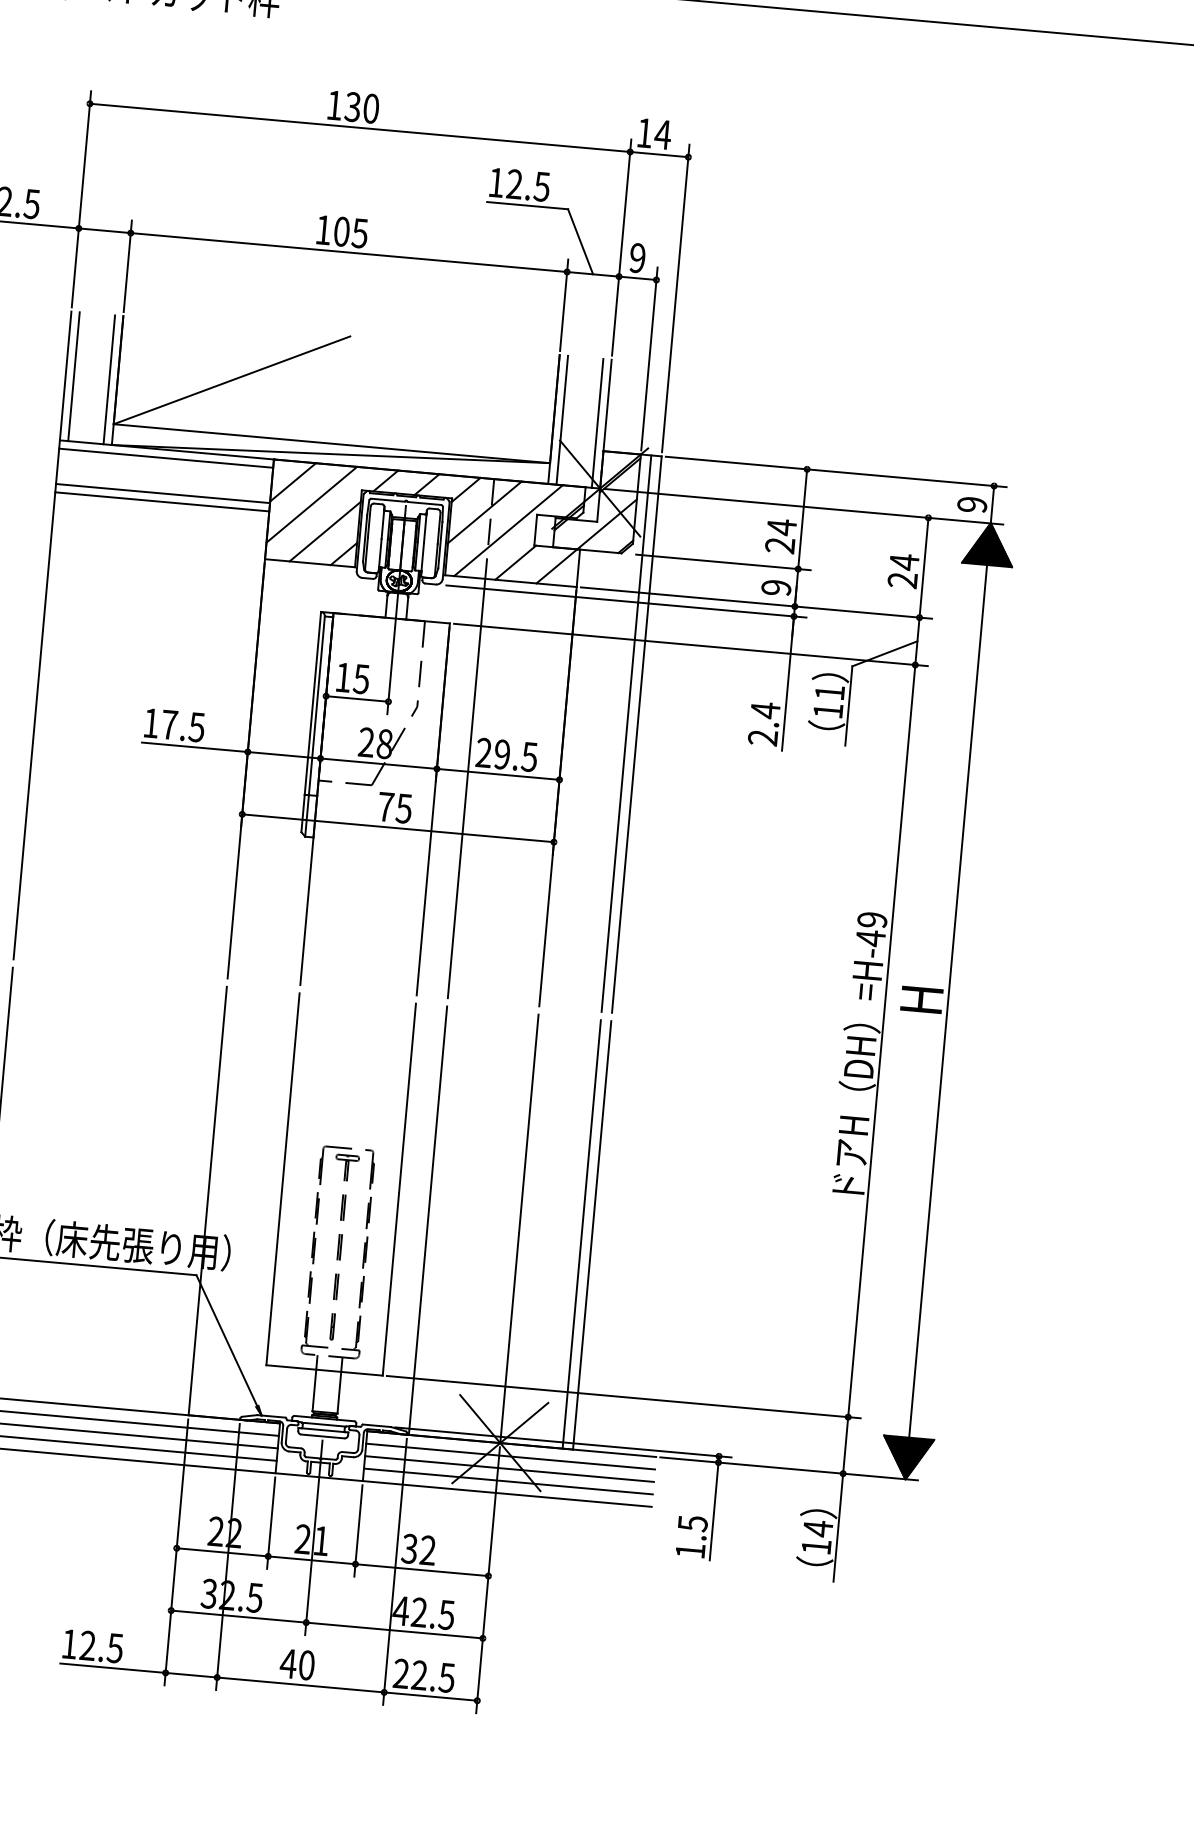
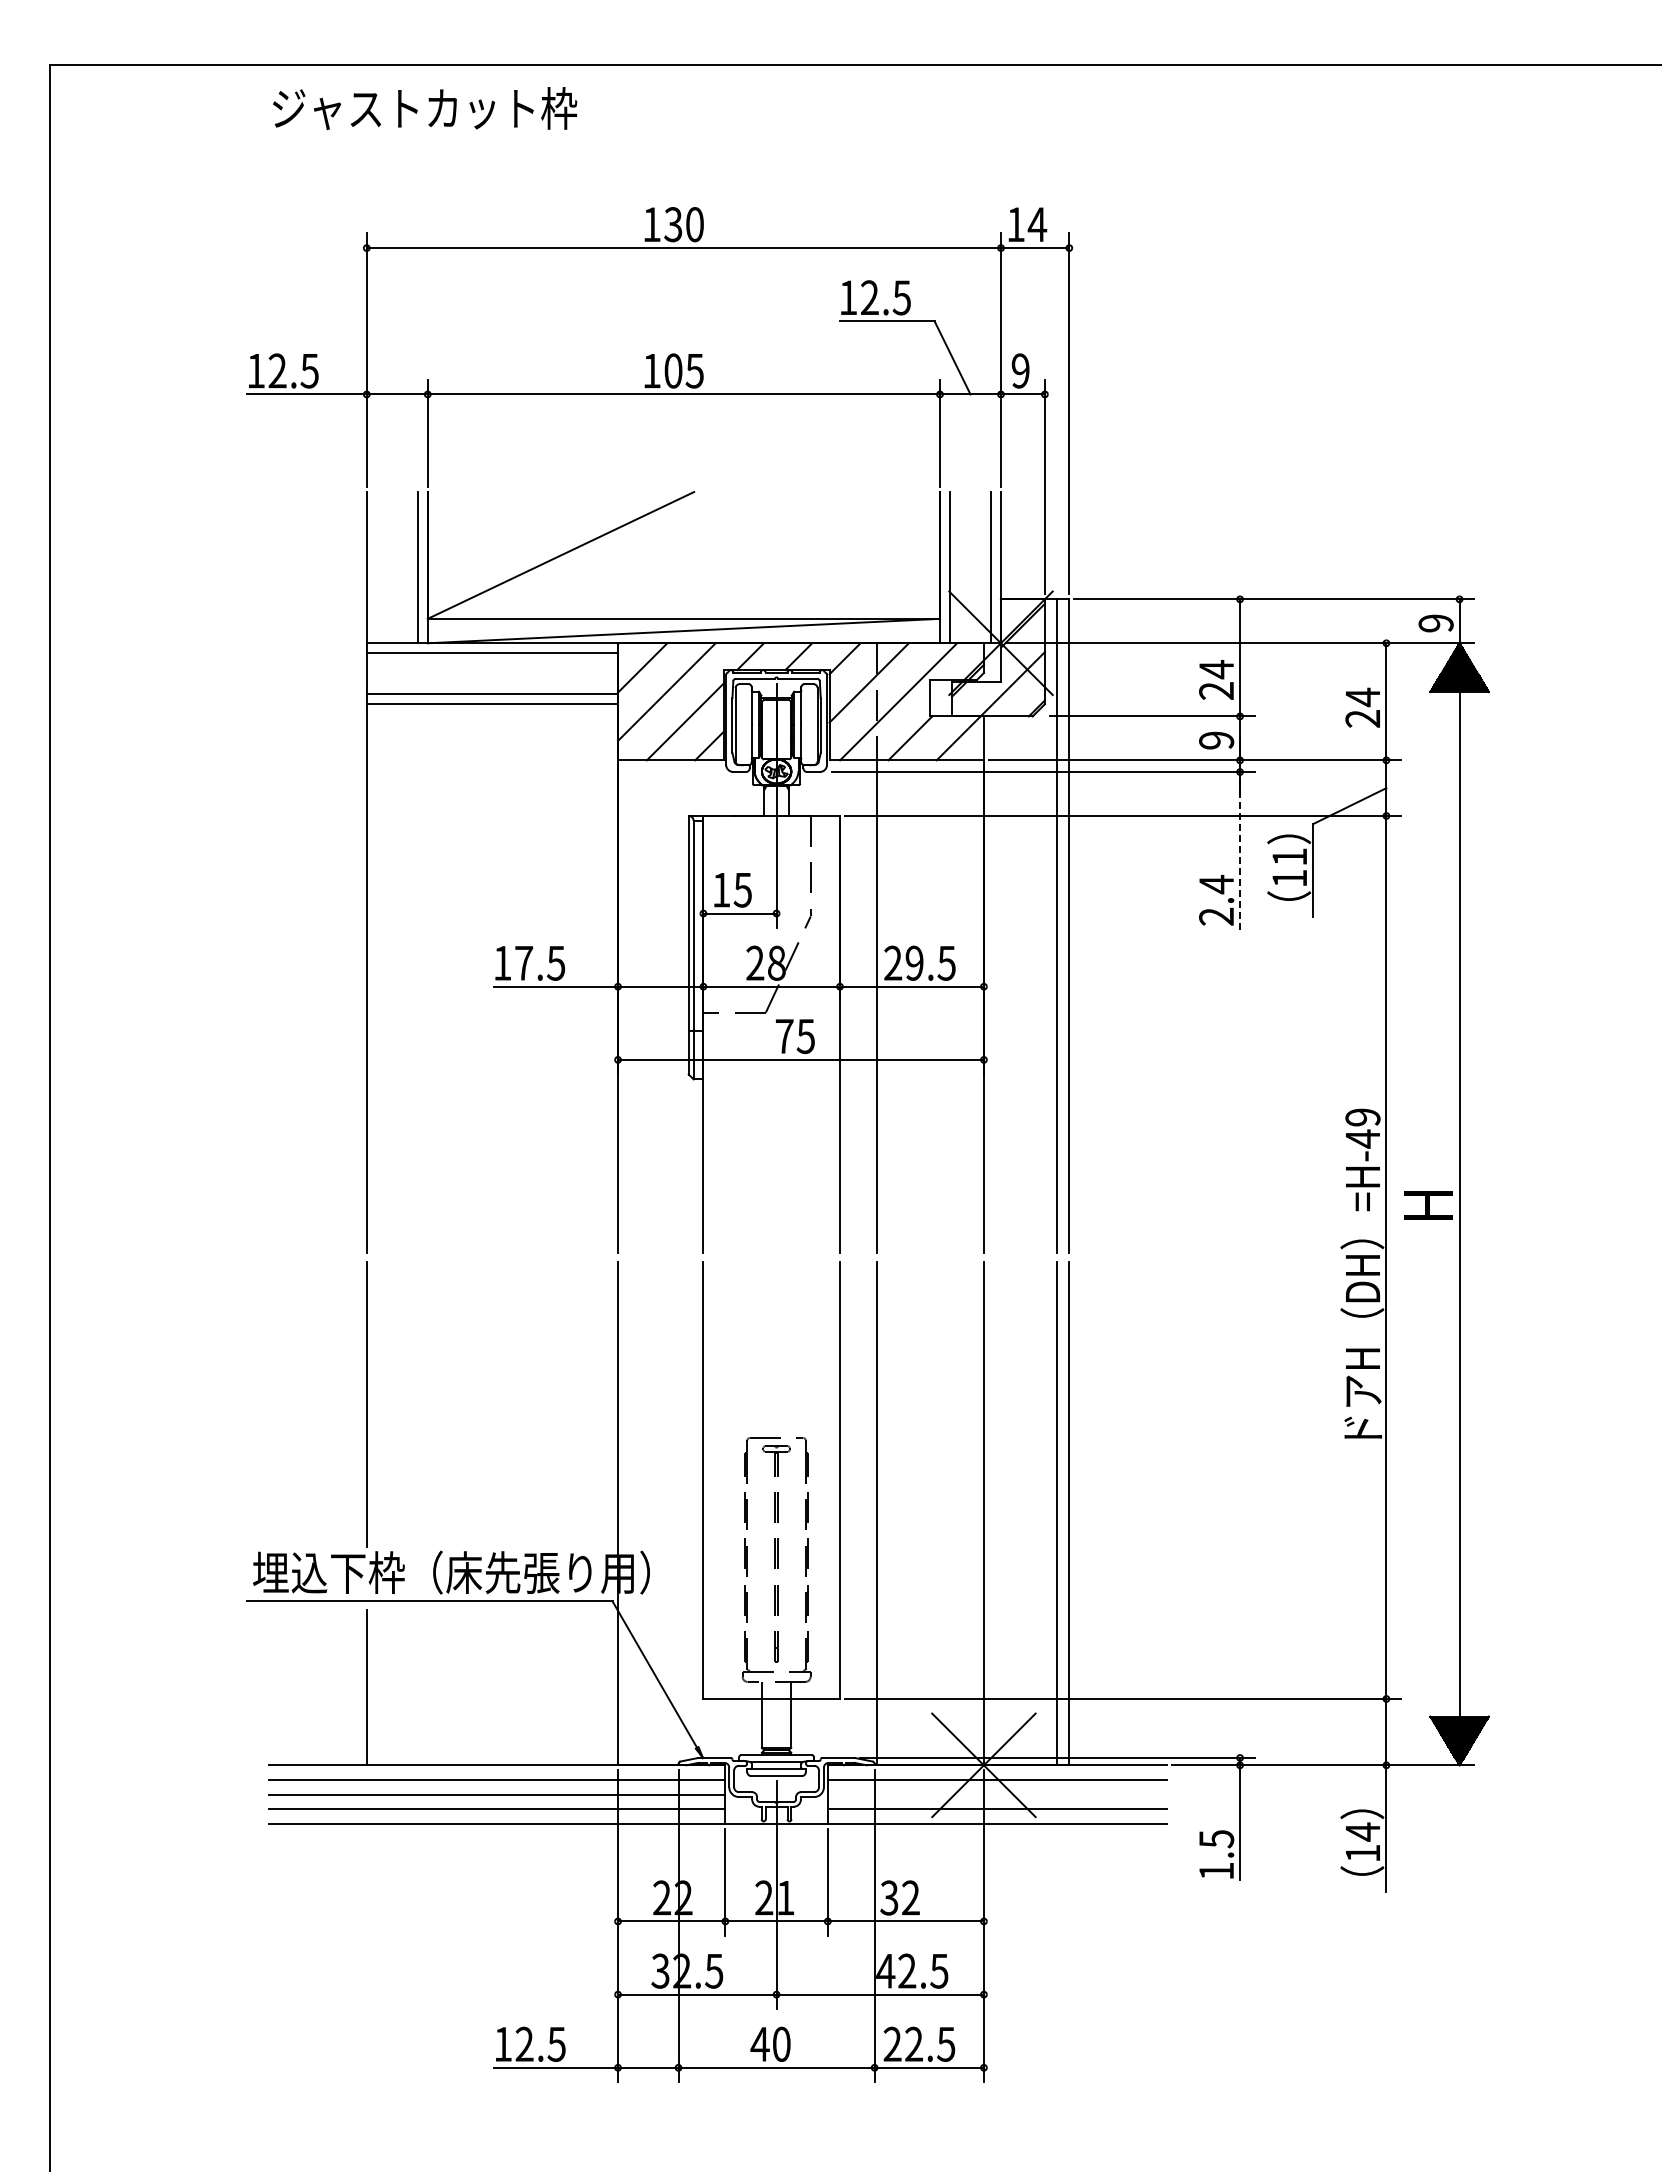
line: (73, 376) -> (376, 567), removed
line: (788, 683) -> (1240, 850), solid -> dashed
line: (508, 1468) -> (996, 1794), removed

